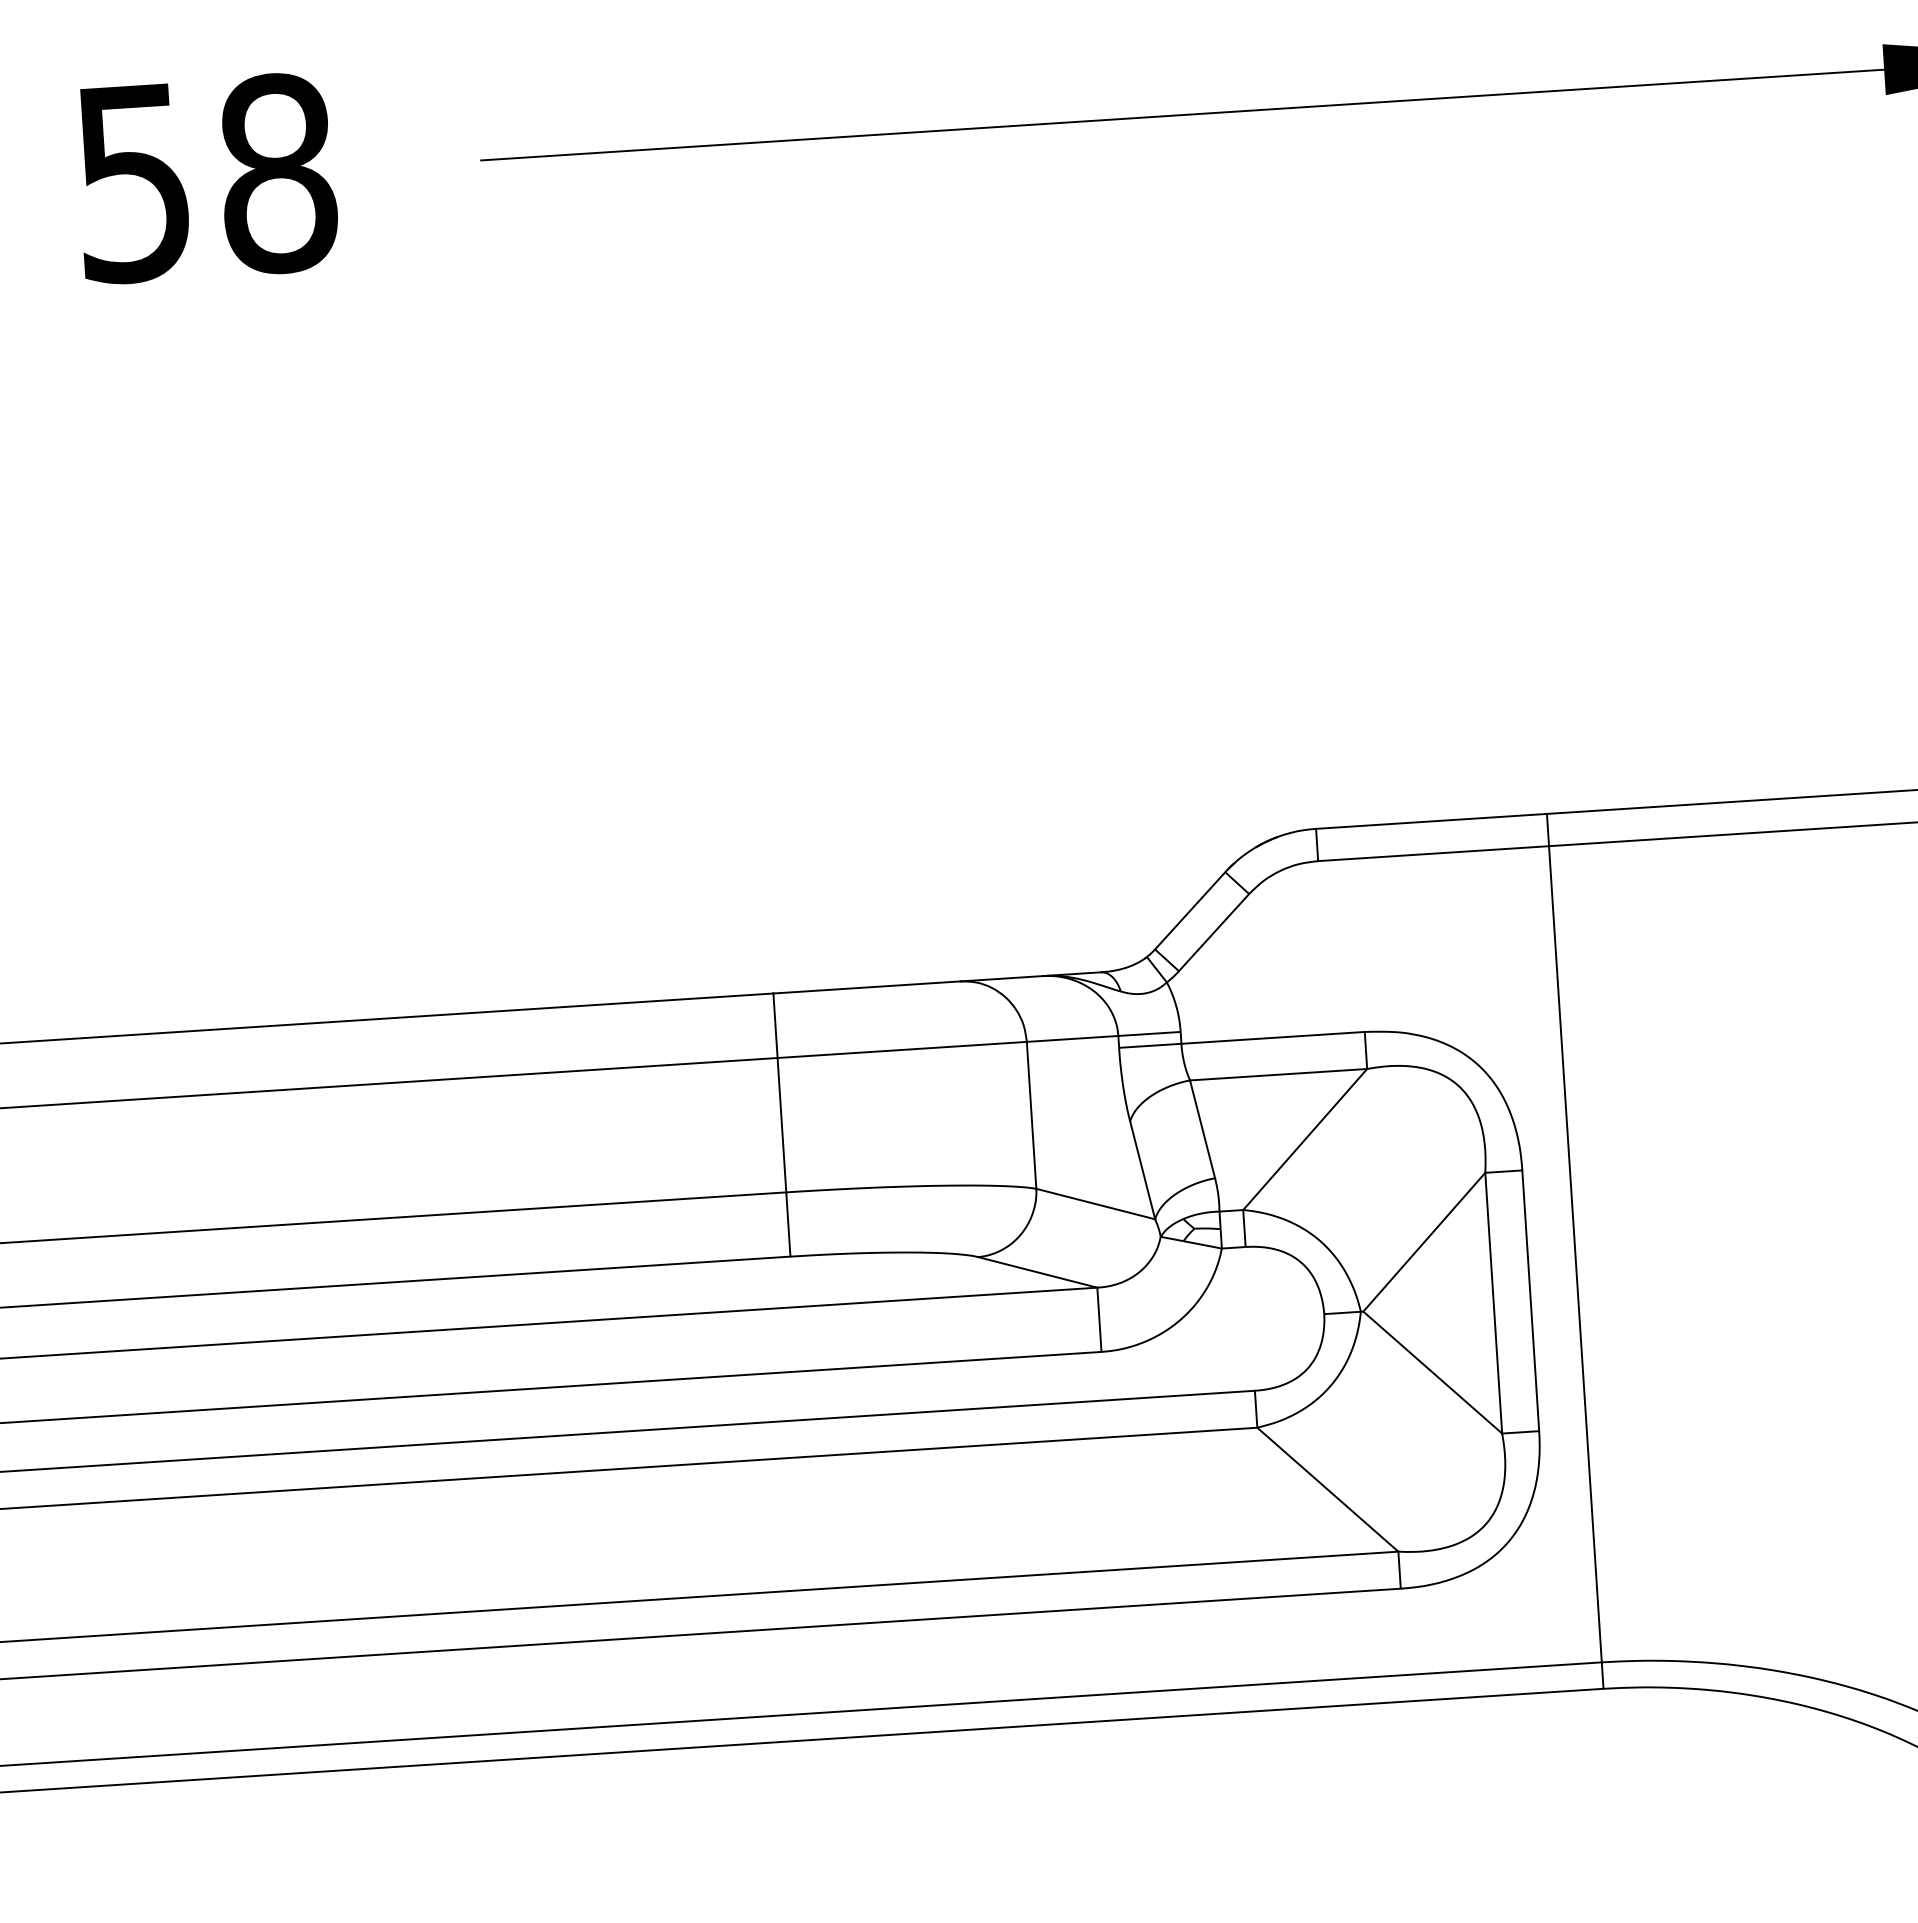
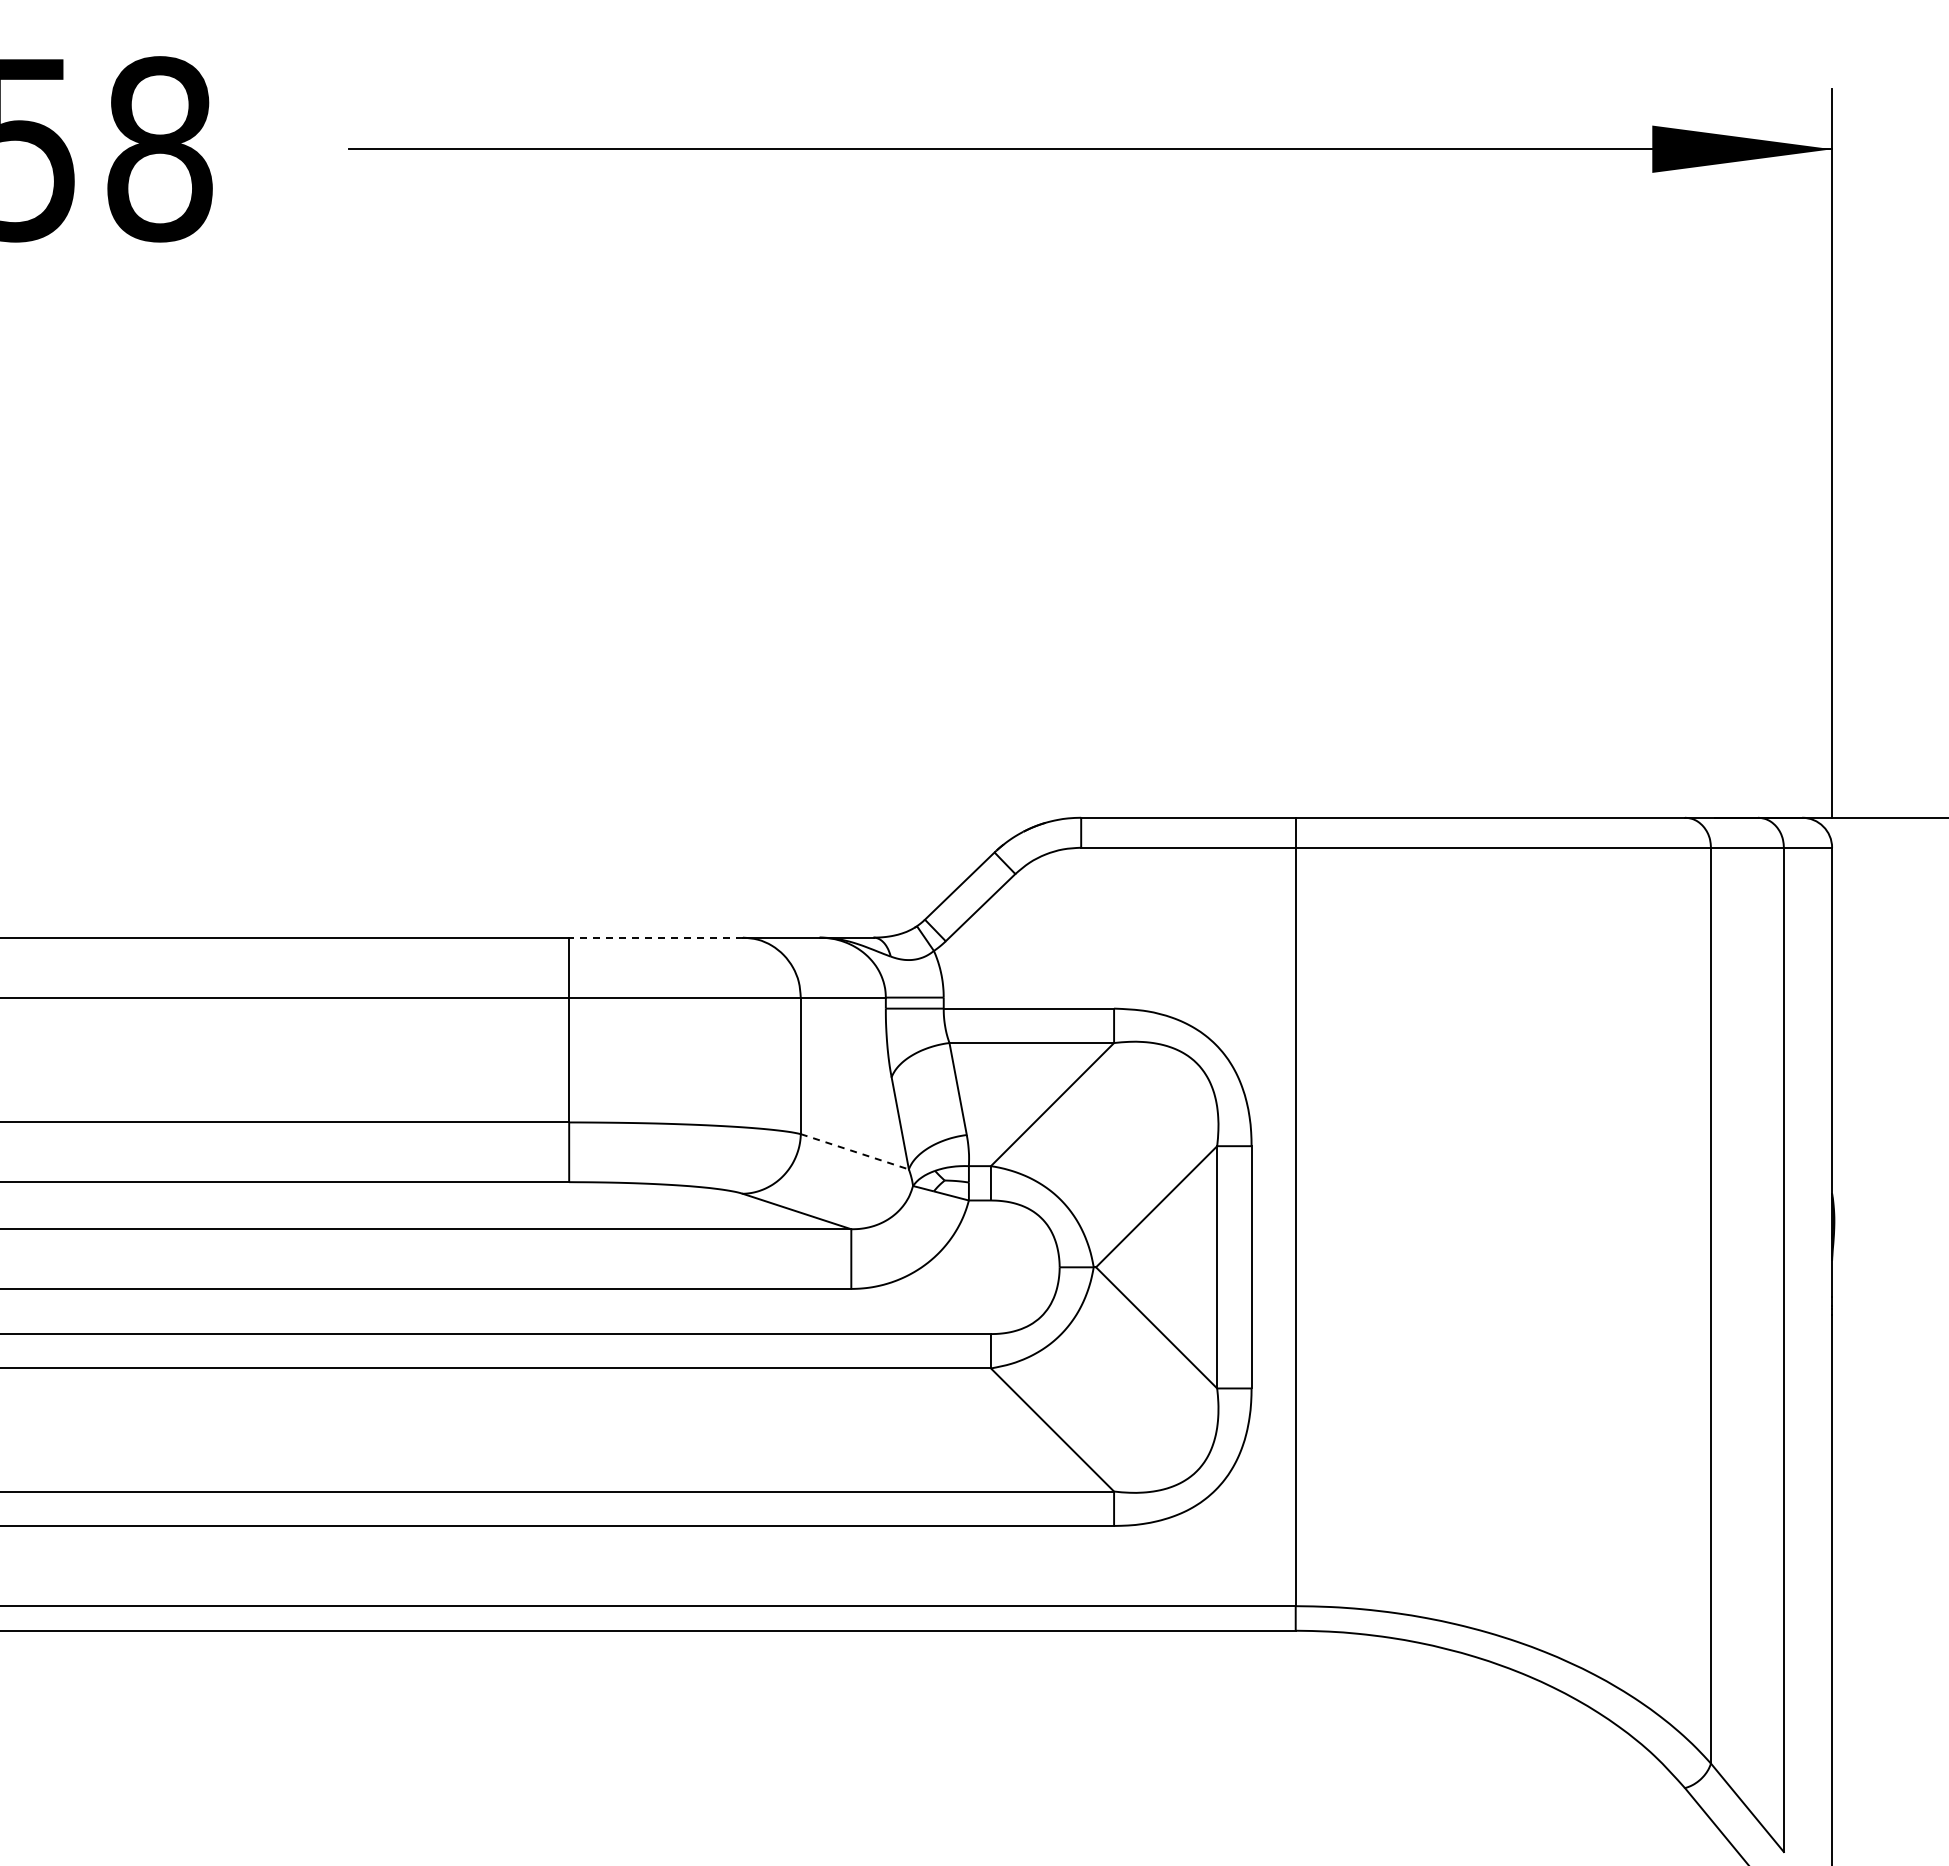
line: (867, 987) -> (656, 937), solid -> dashed
line: (1095, 1203) -> (854, 1151), solid -> dashed

